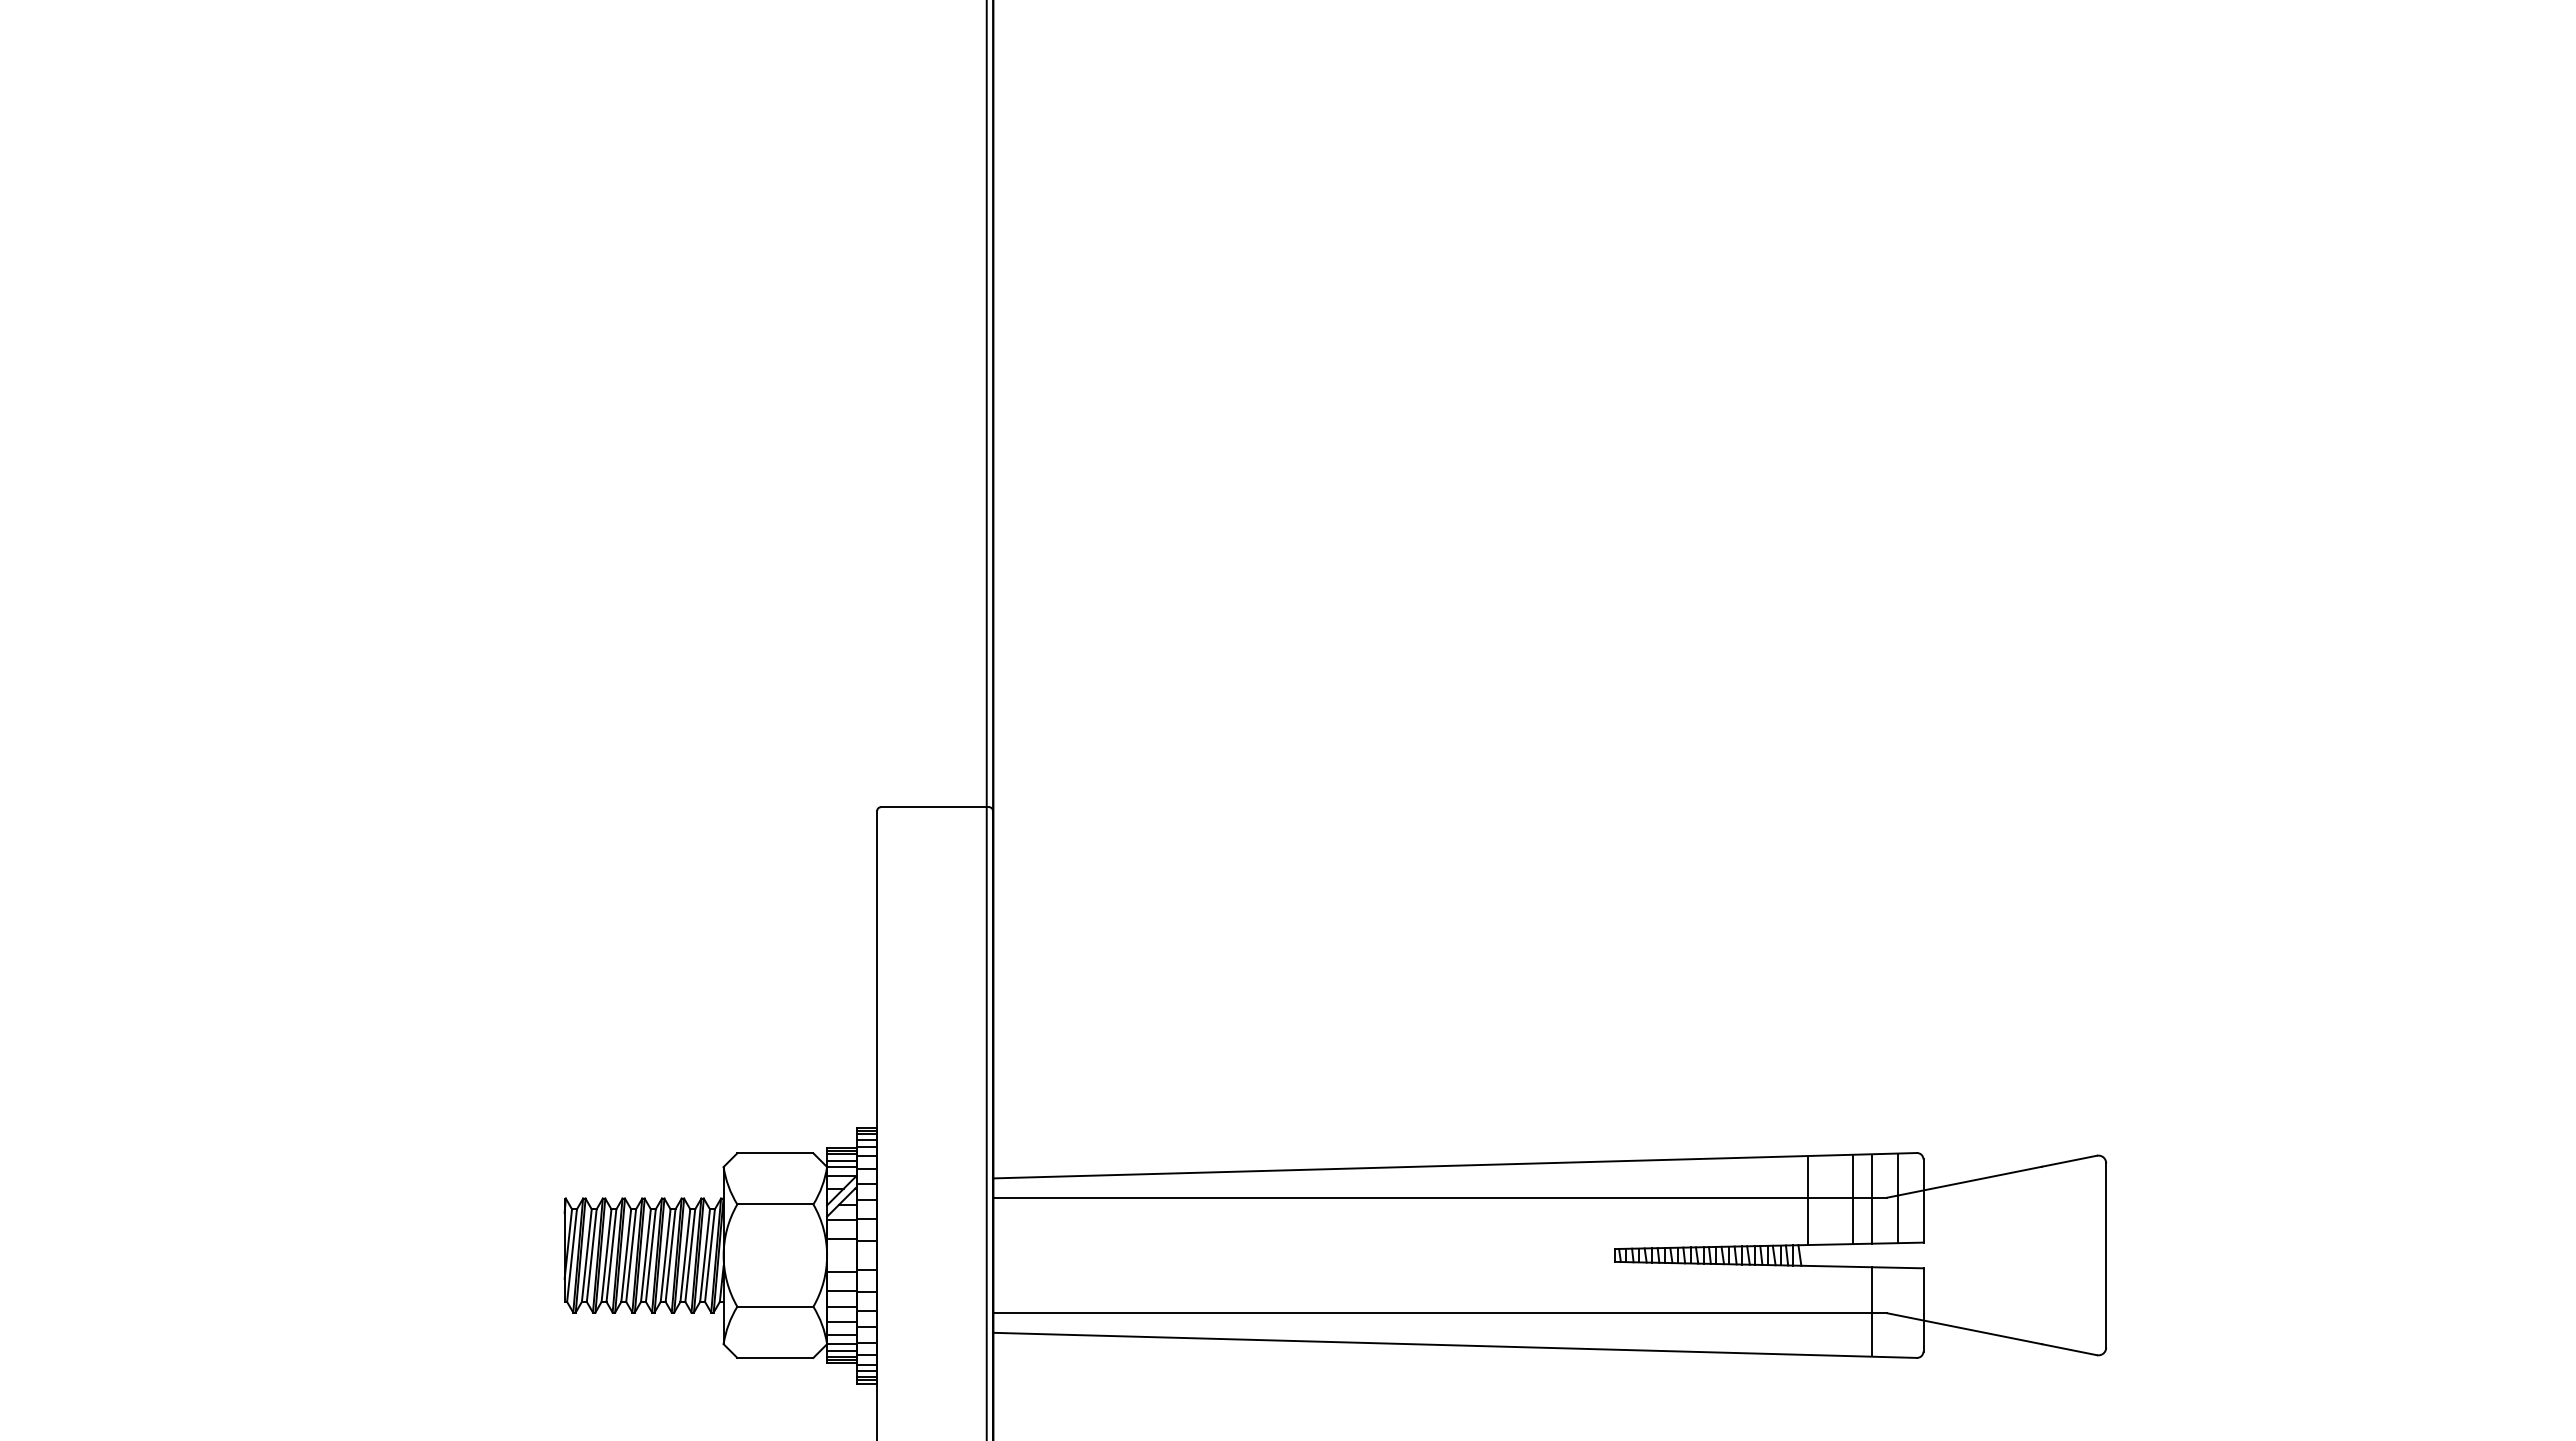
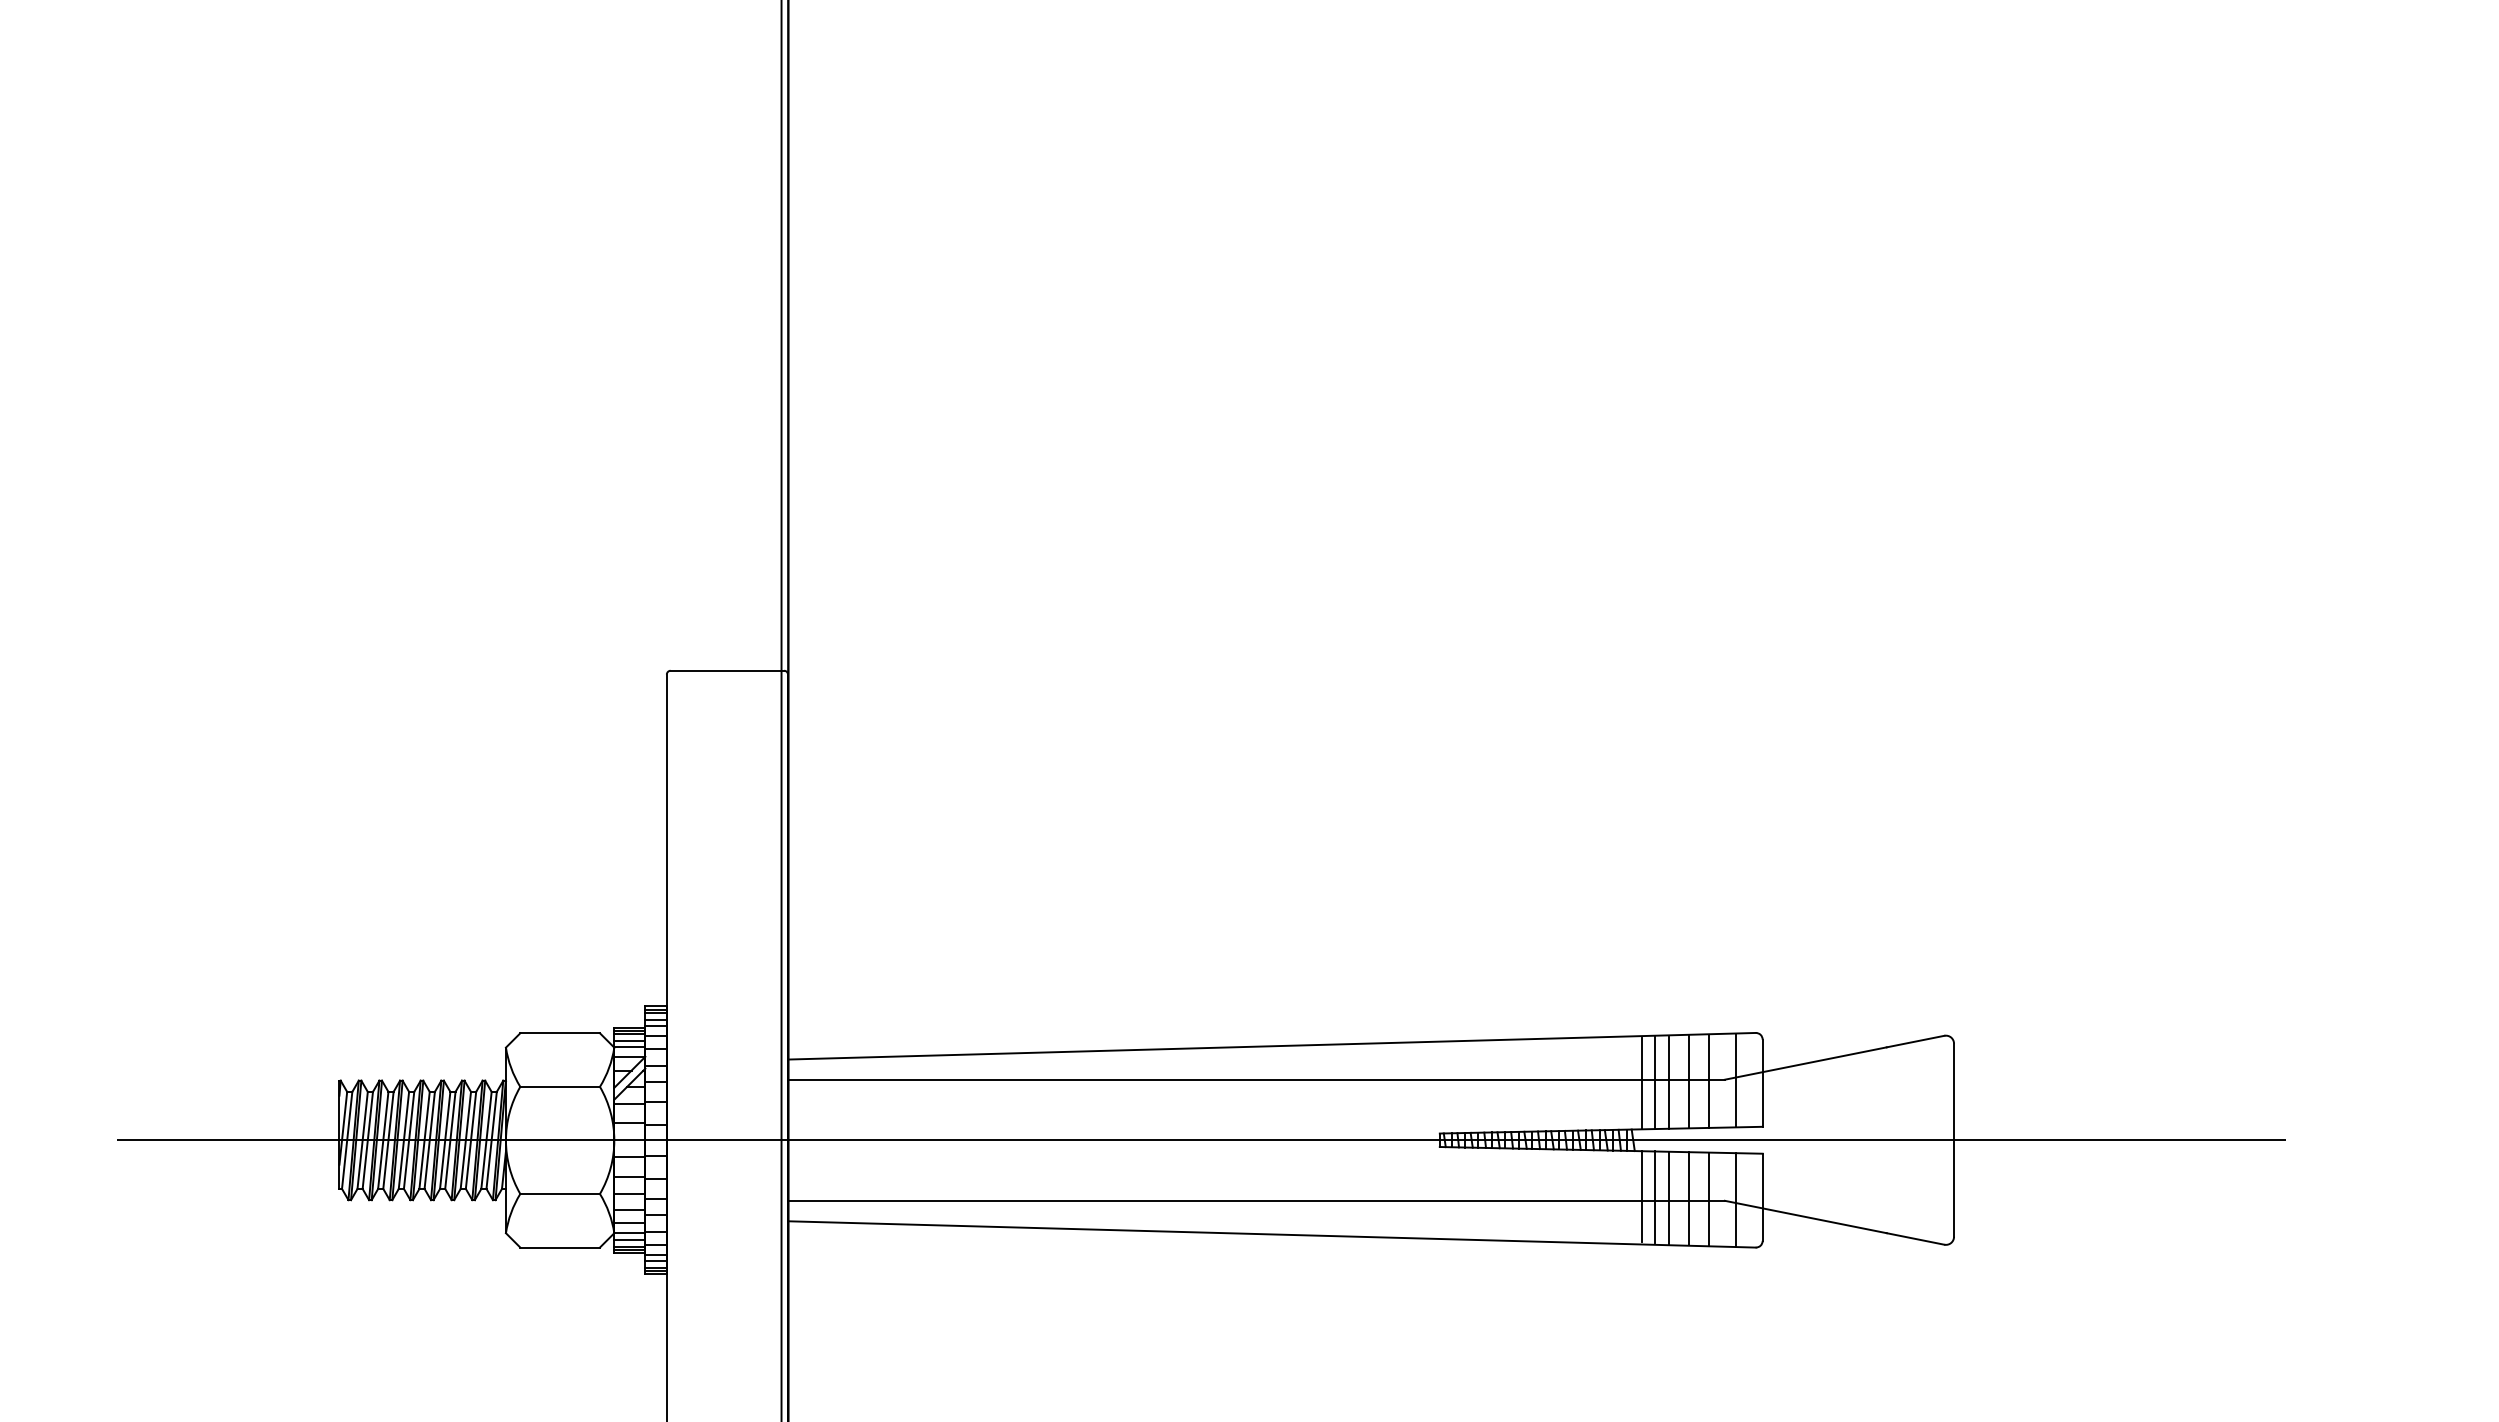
line: (1820, 1200) -> (1654, 1082), added
line: (1833, 1200) -> (1668, 1082), added
line: (1386, 1255) -> (1200, 1140), added
line: (1807, 1309) -> (1641, 1196), added
line: (1820, 1309) -> (1654, 1196), added
line: (1833, 1310) -> (1668, 1197), added
line: (1852, 1310) -> (1688, 1197), added
line: (1897, 1312) -> (1735, 1199), added

